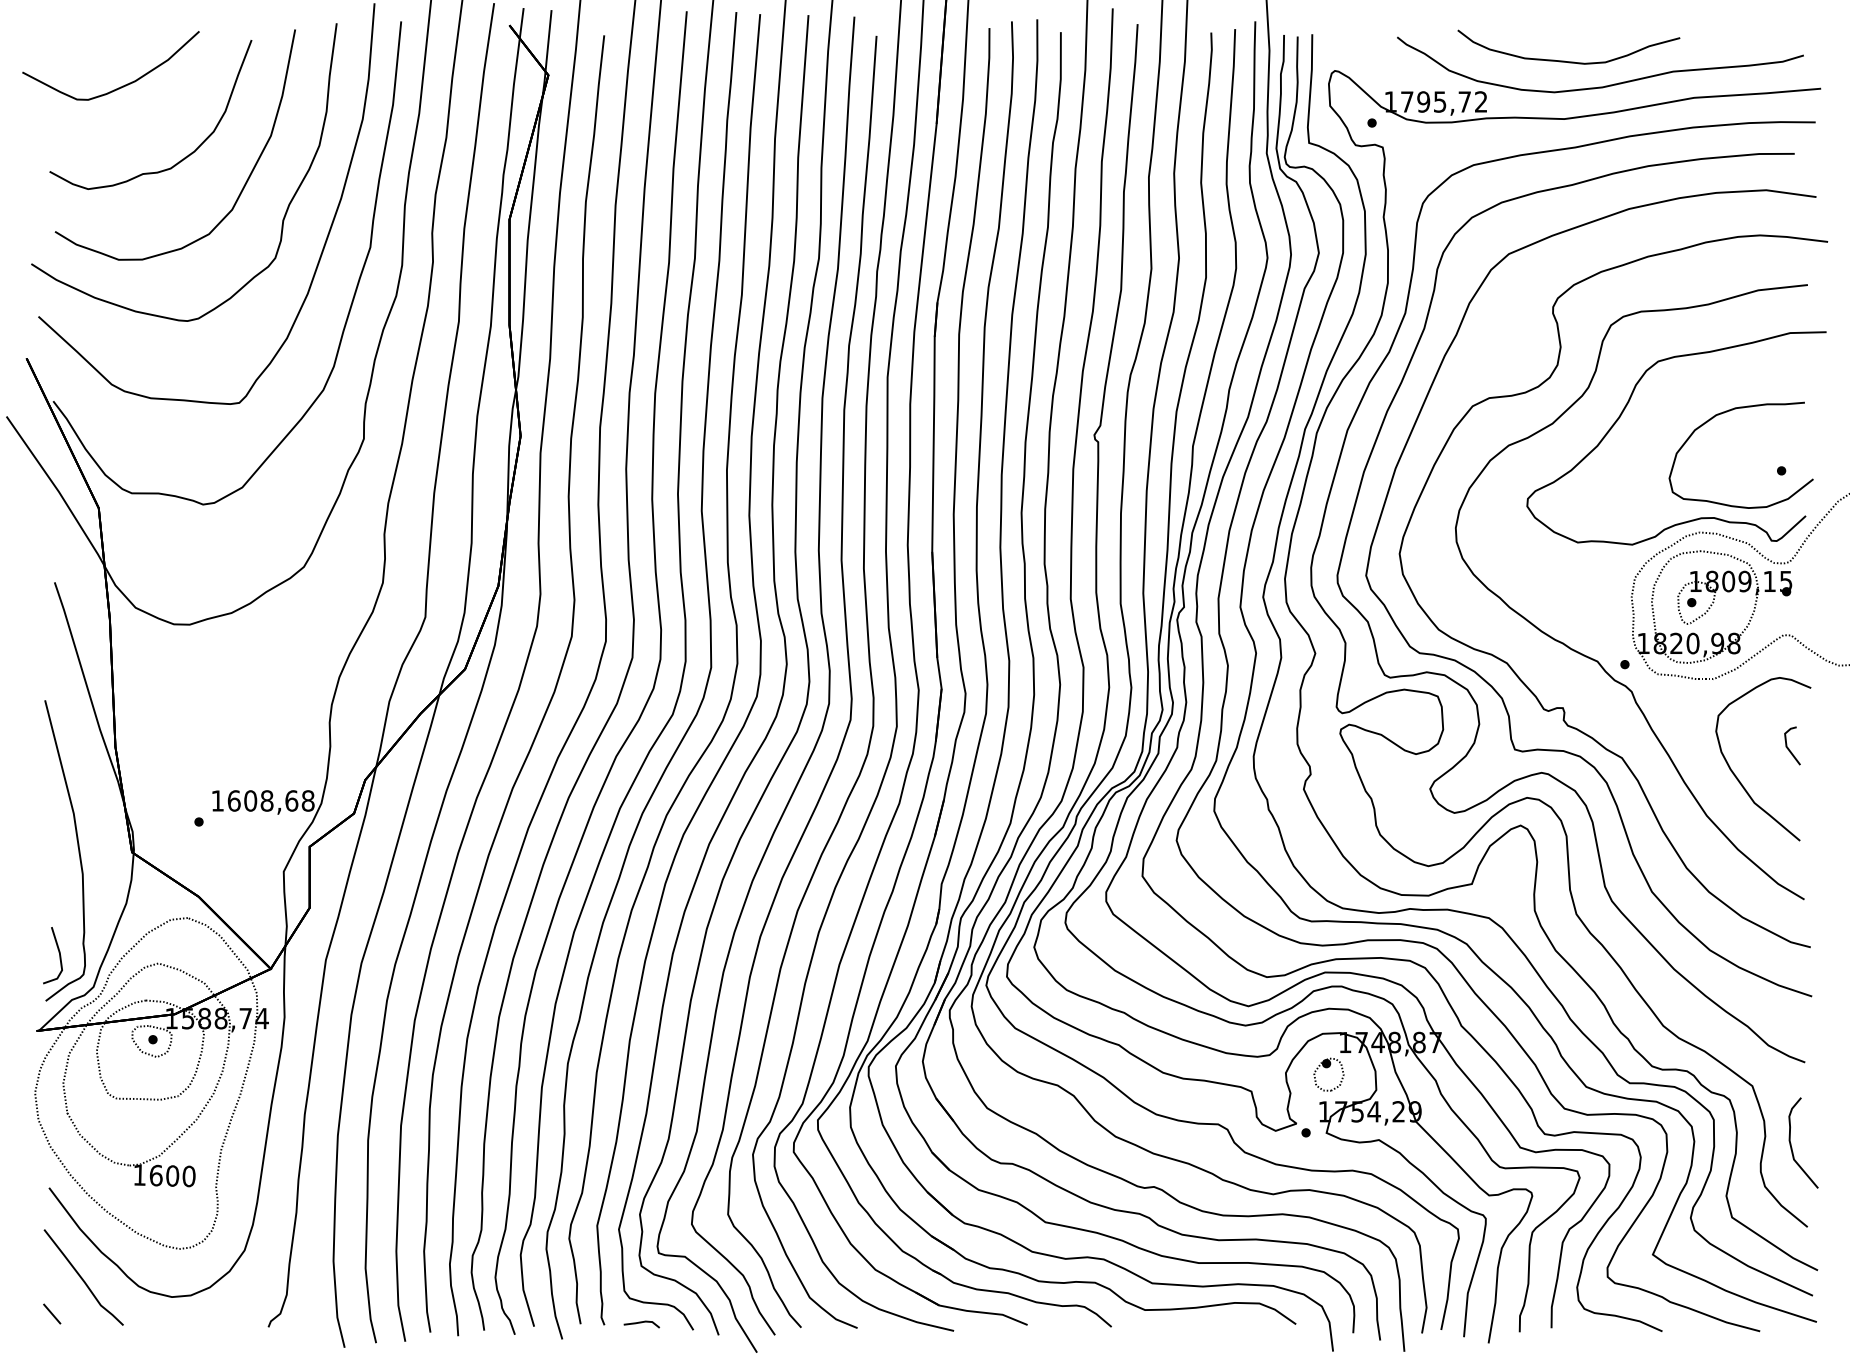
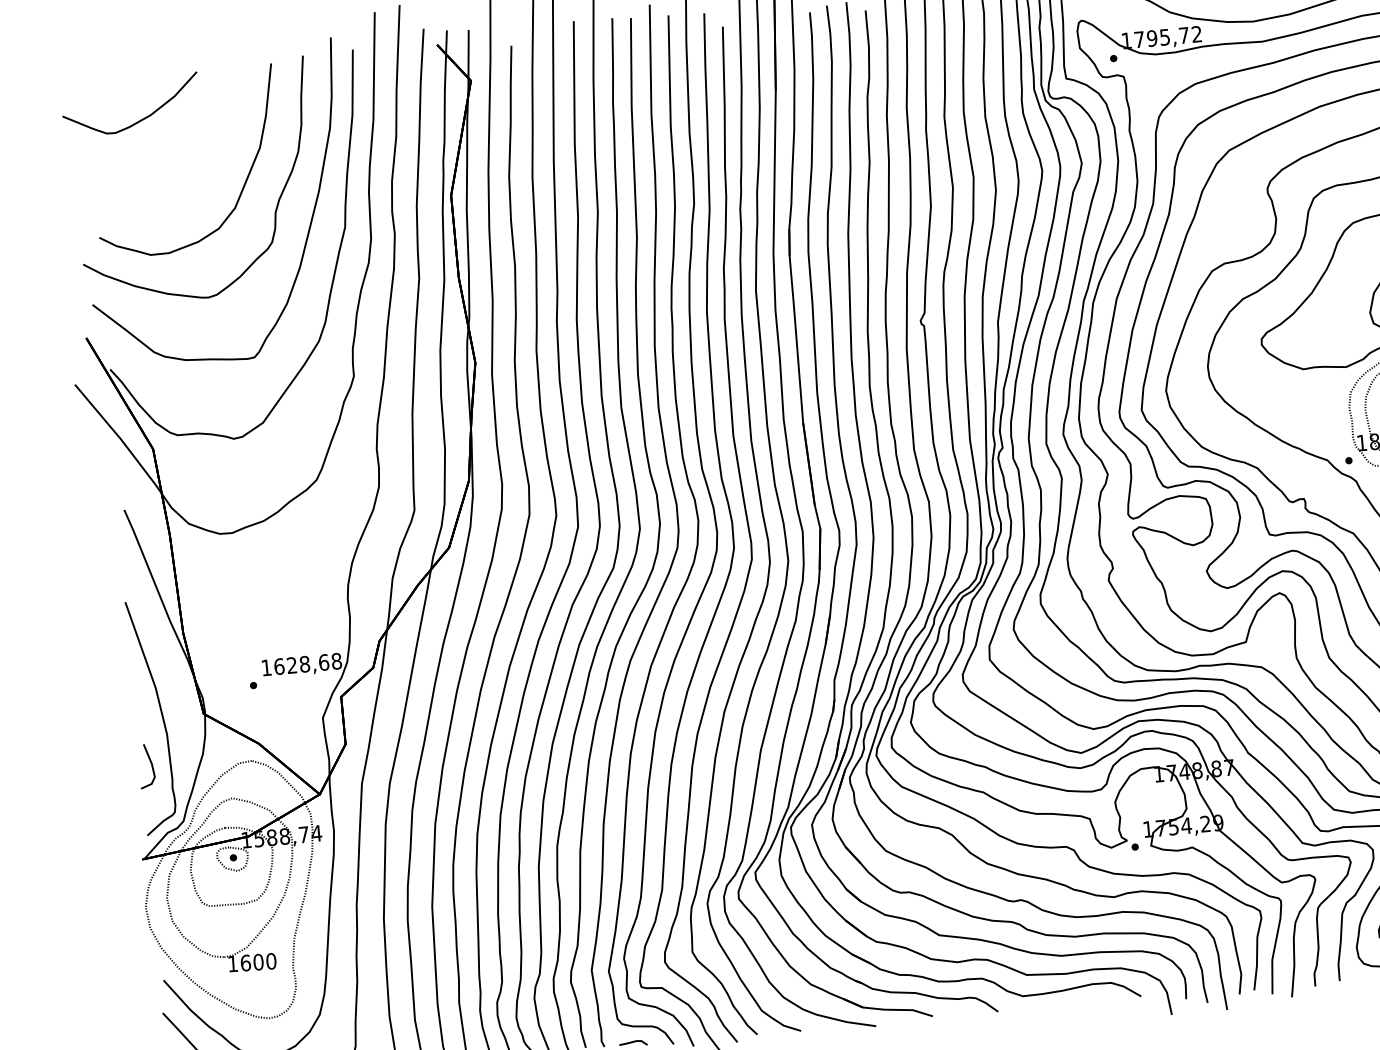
curve: (181, 159) -> (192, 172), removed
text: (250, 800) -> (291, 665), 1608,68 -> 1628,68
line: (58, 952) -> (150, 763), moved
part: (1327, 1068) -> (1147, 795), removed

